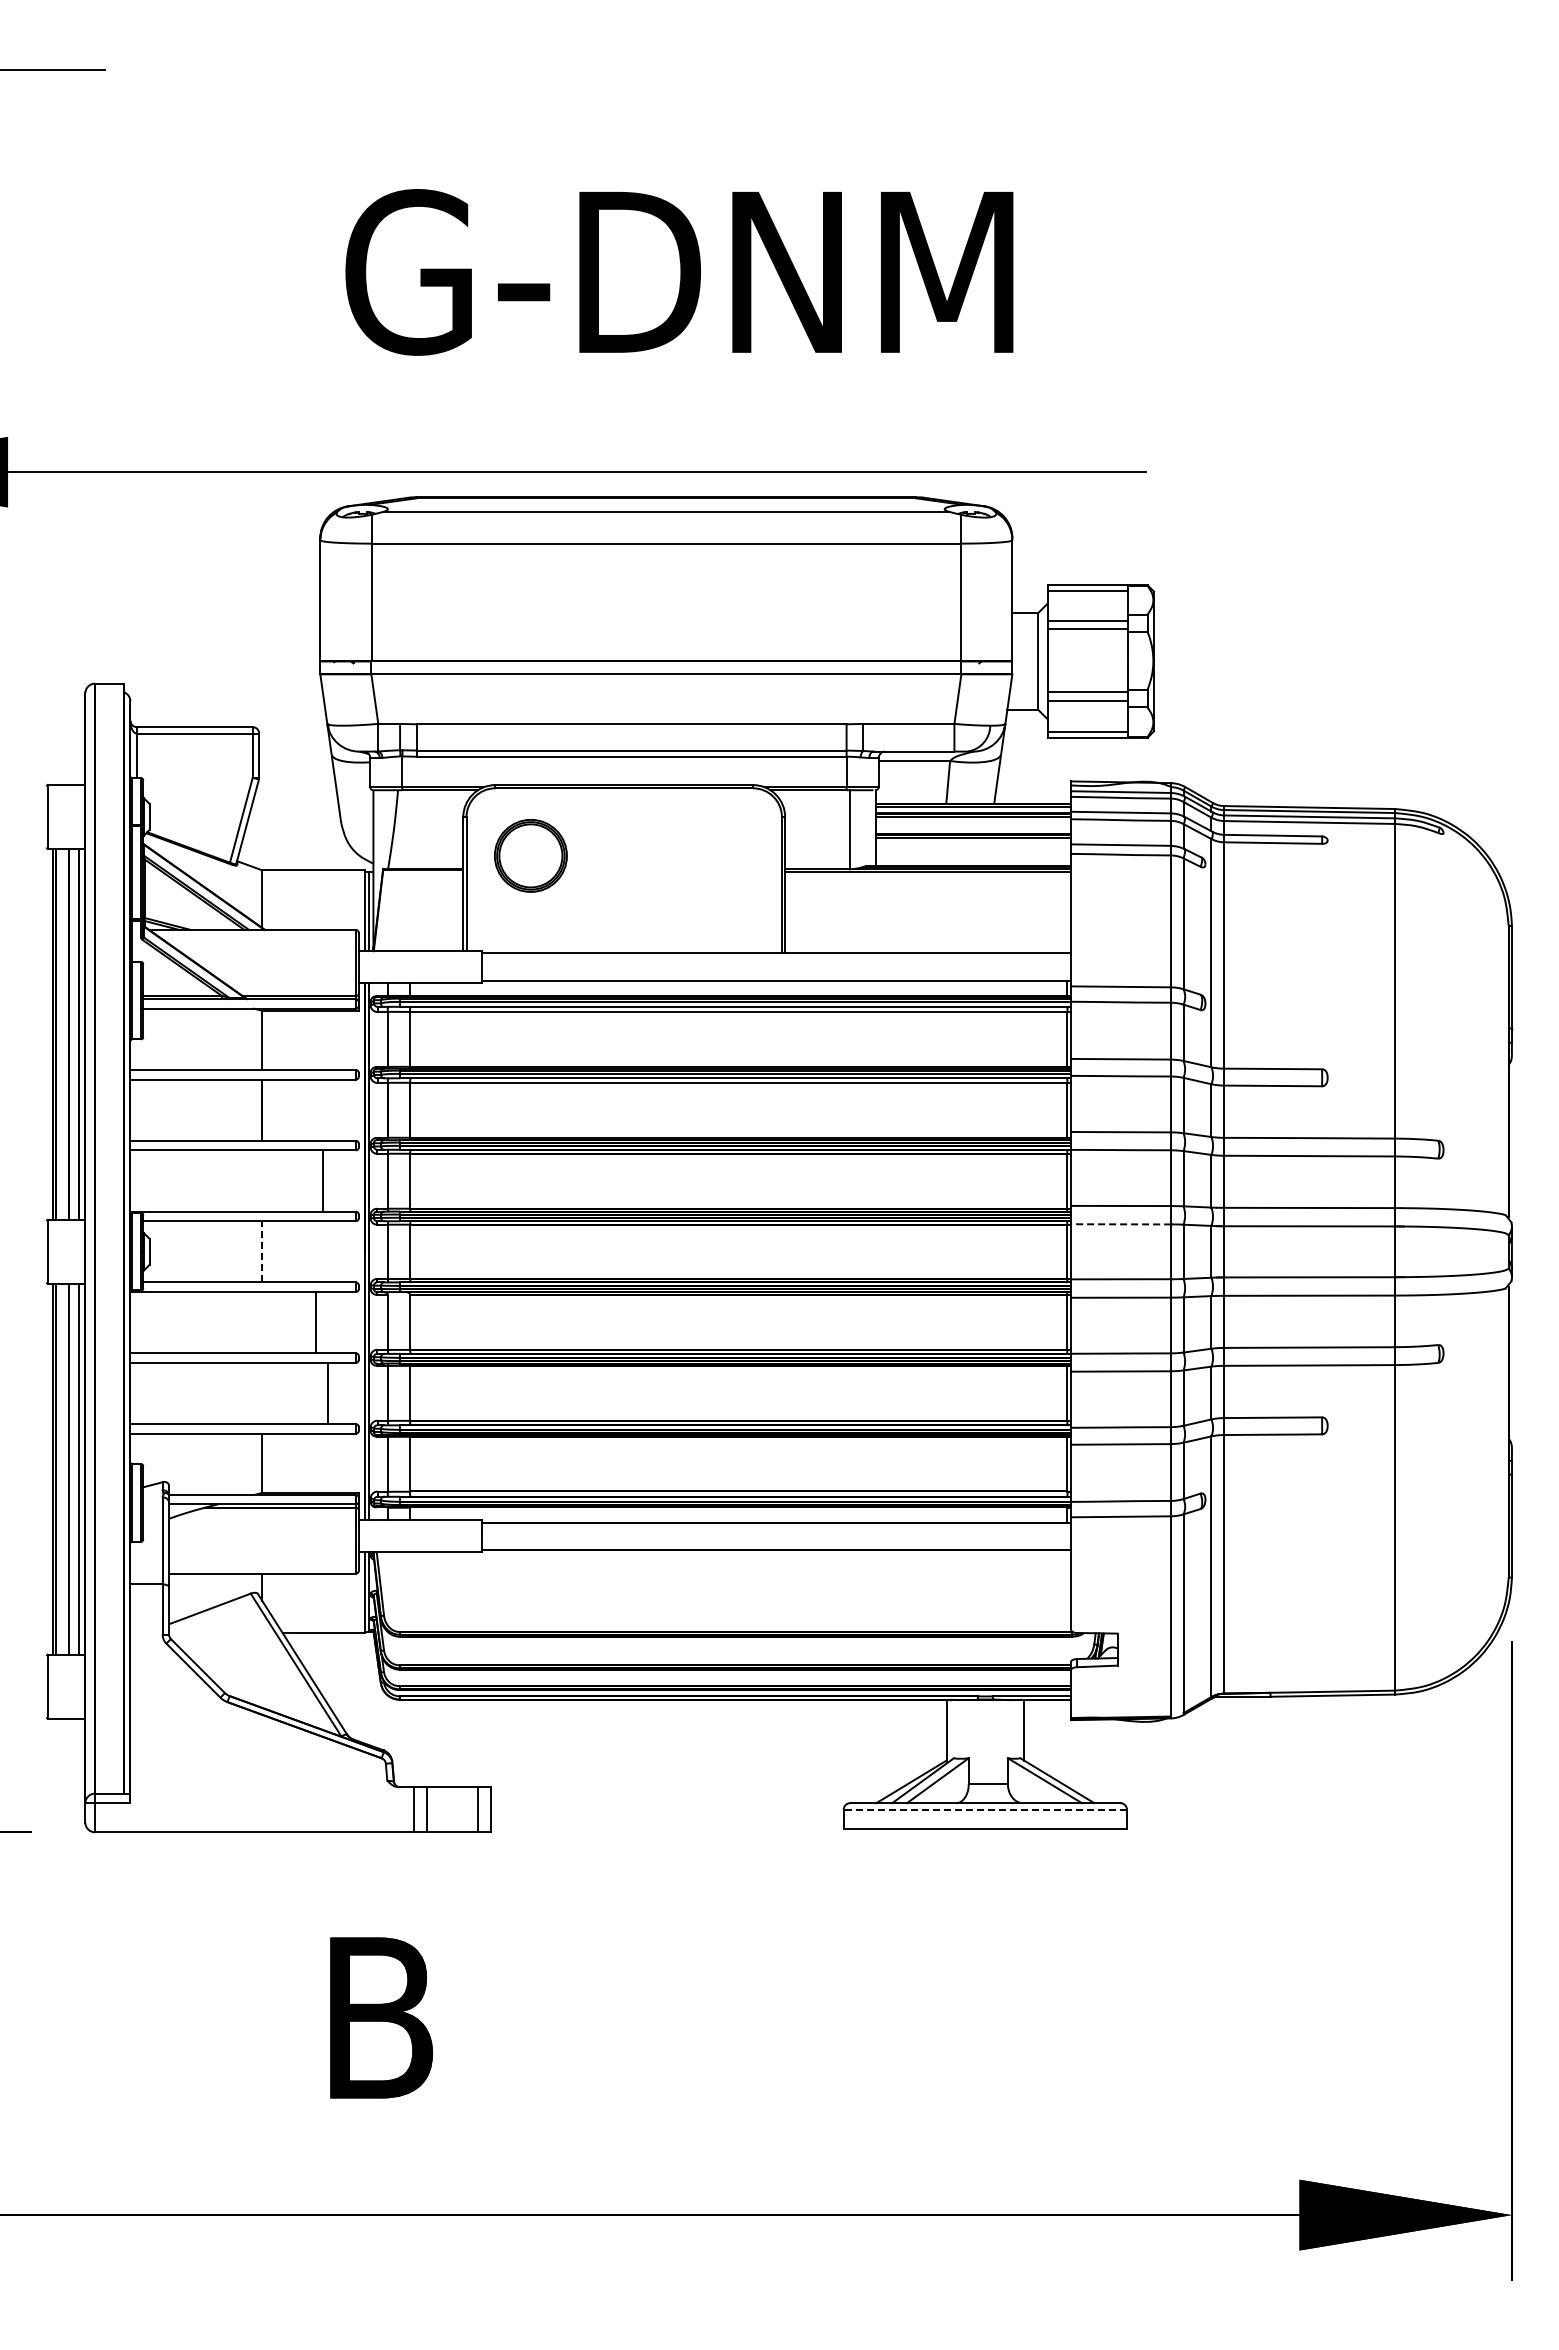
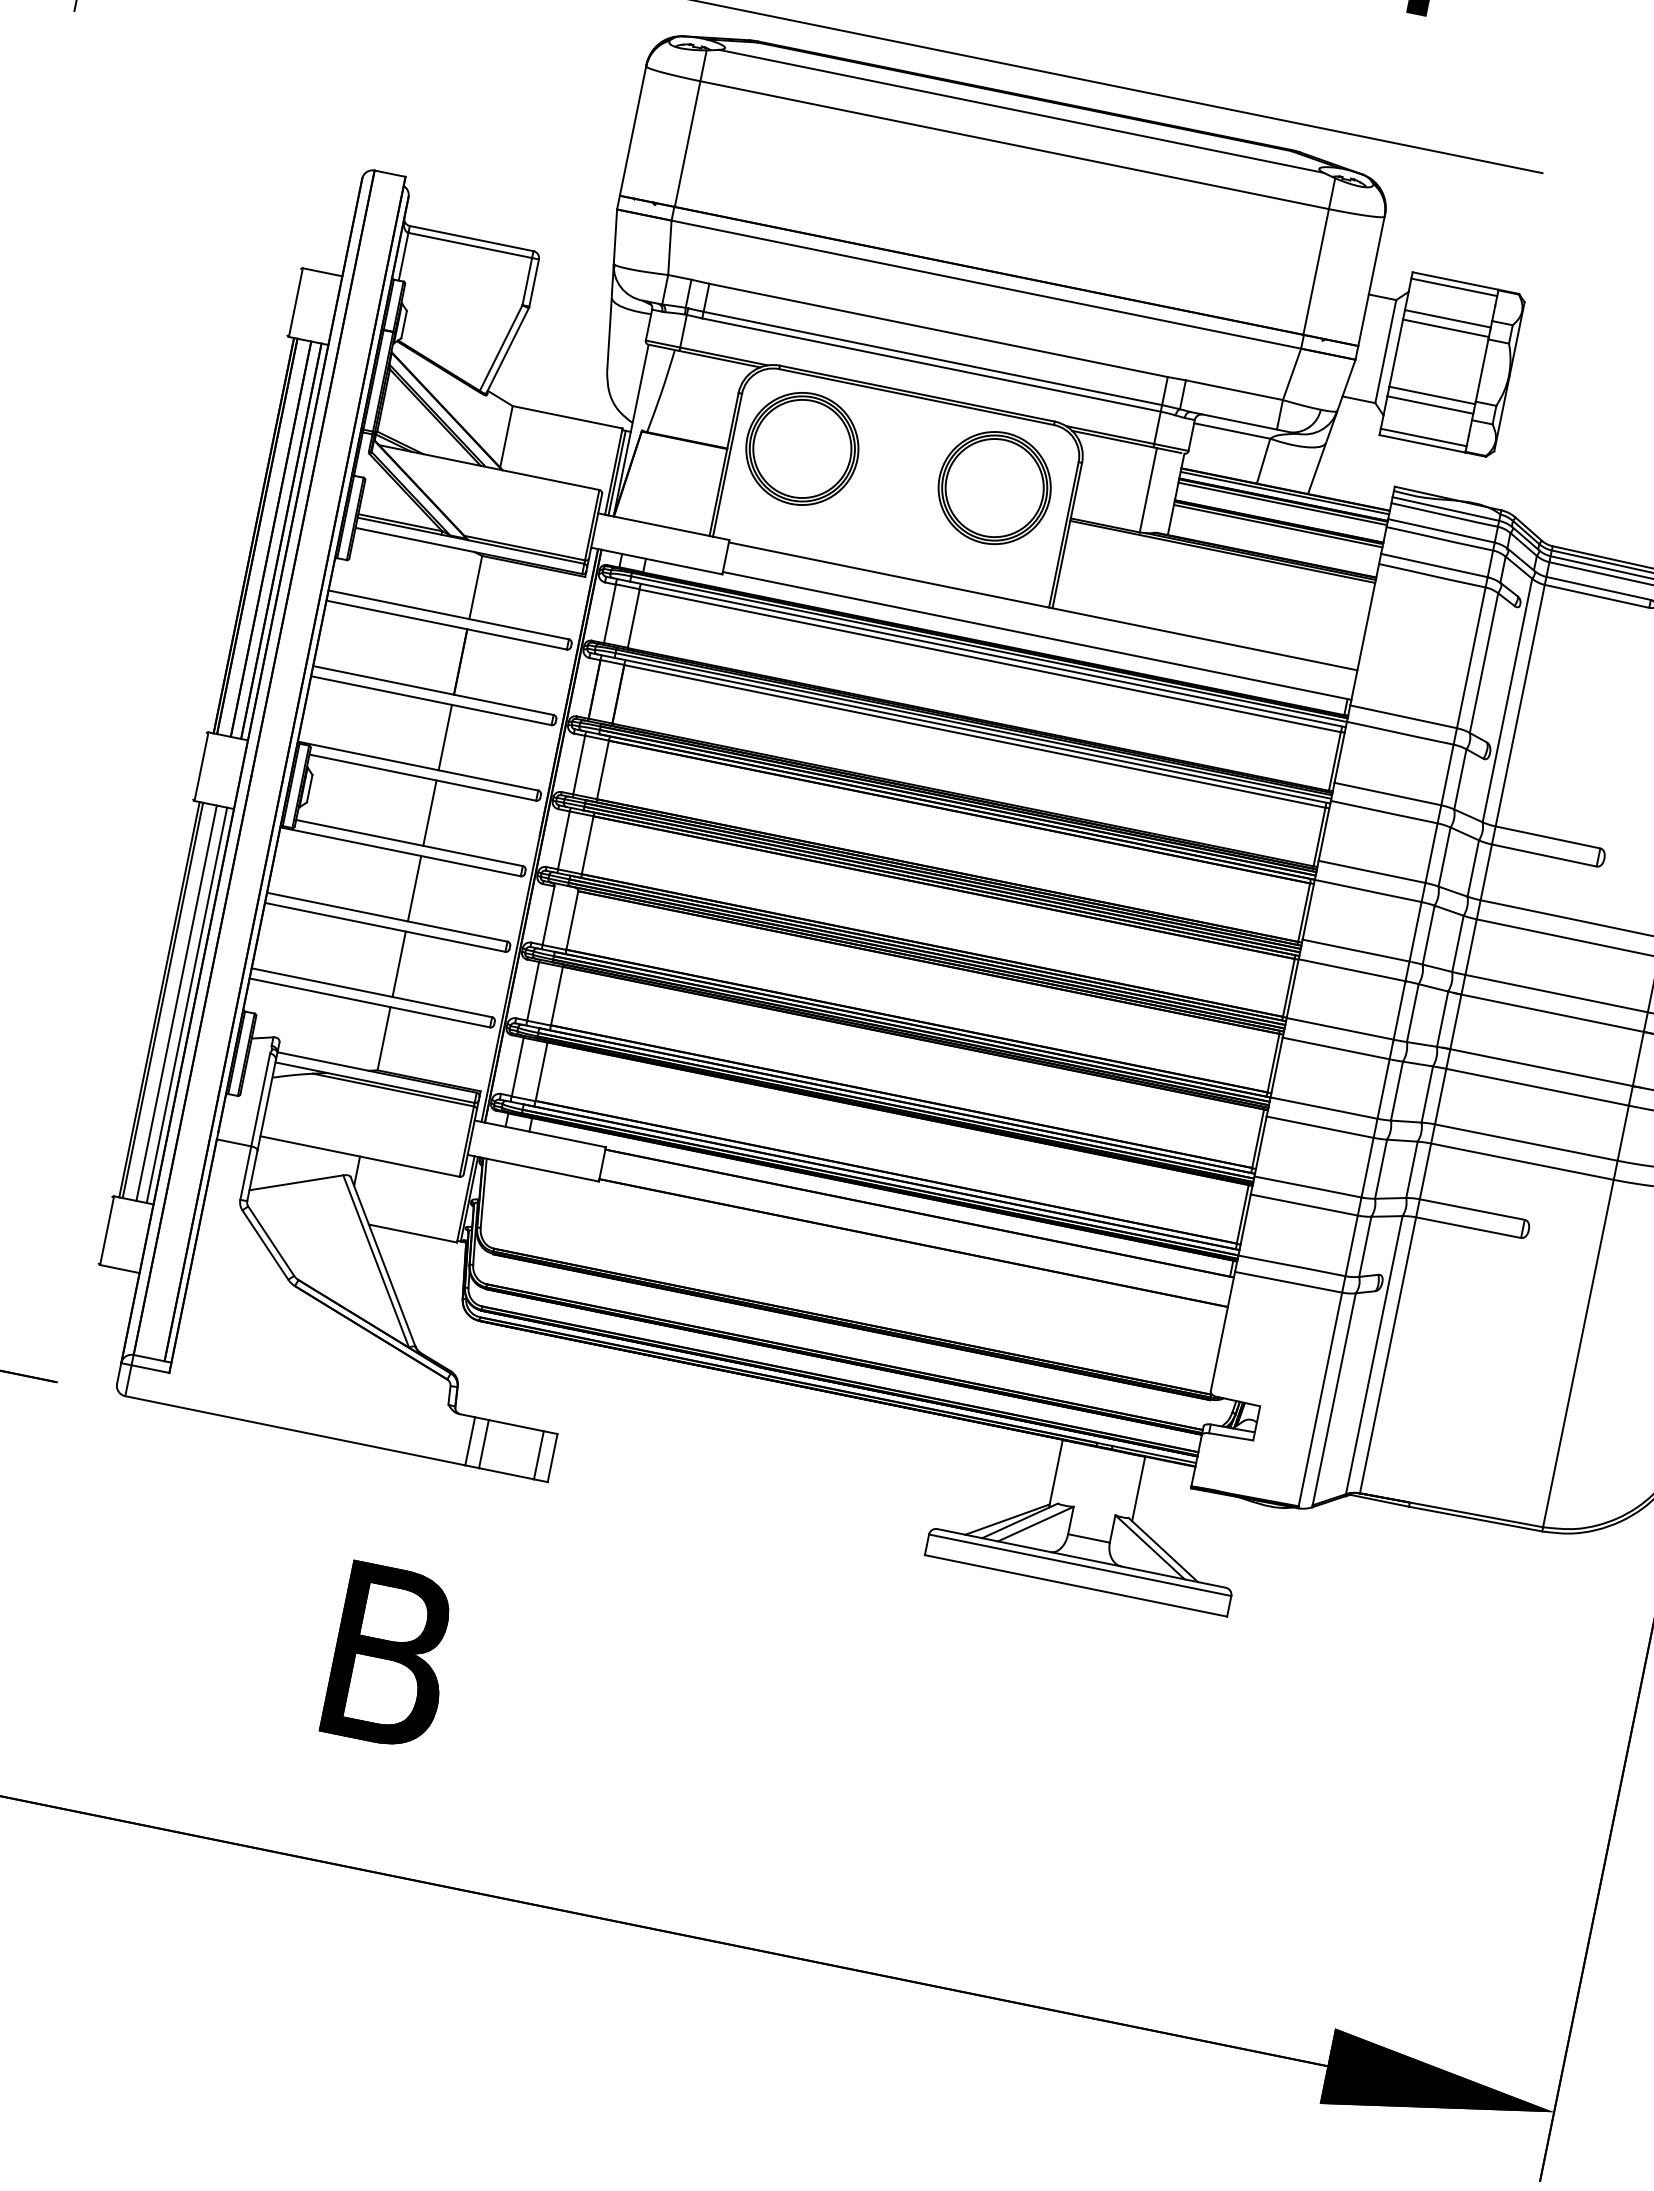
part: (530, 855) -> (802, 448), size x1.43
part: (710, 855) -> (994, 487), added
line: (323, 1180) -> (445, 737), moved
line: (1120, 1224) -> (1351, 970), dashed -> solid
line: (262, 1251) -> (430, 812), dashed -> solid
line: (316, 1322) -> (414, 888), moved
line: (328, 1393) -> (399, 964), moved
line: (985, 1809) -> (1080, 1565), dashed -> solid

